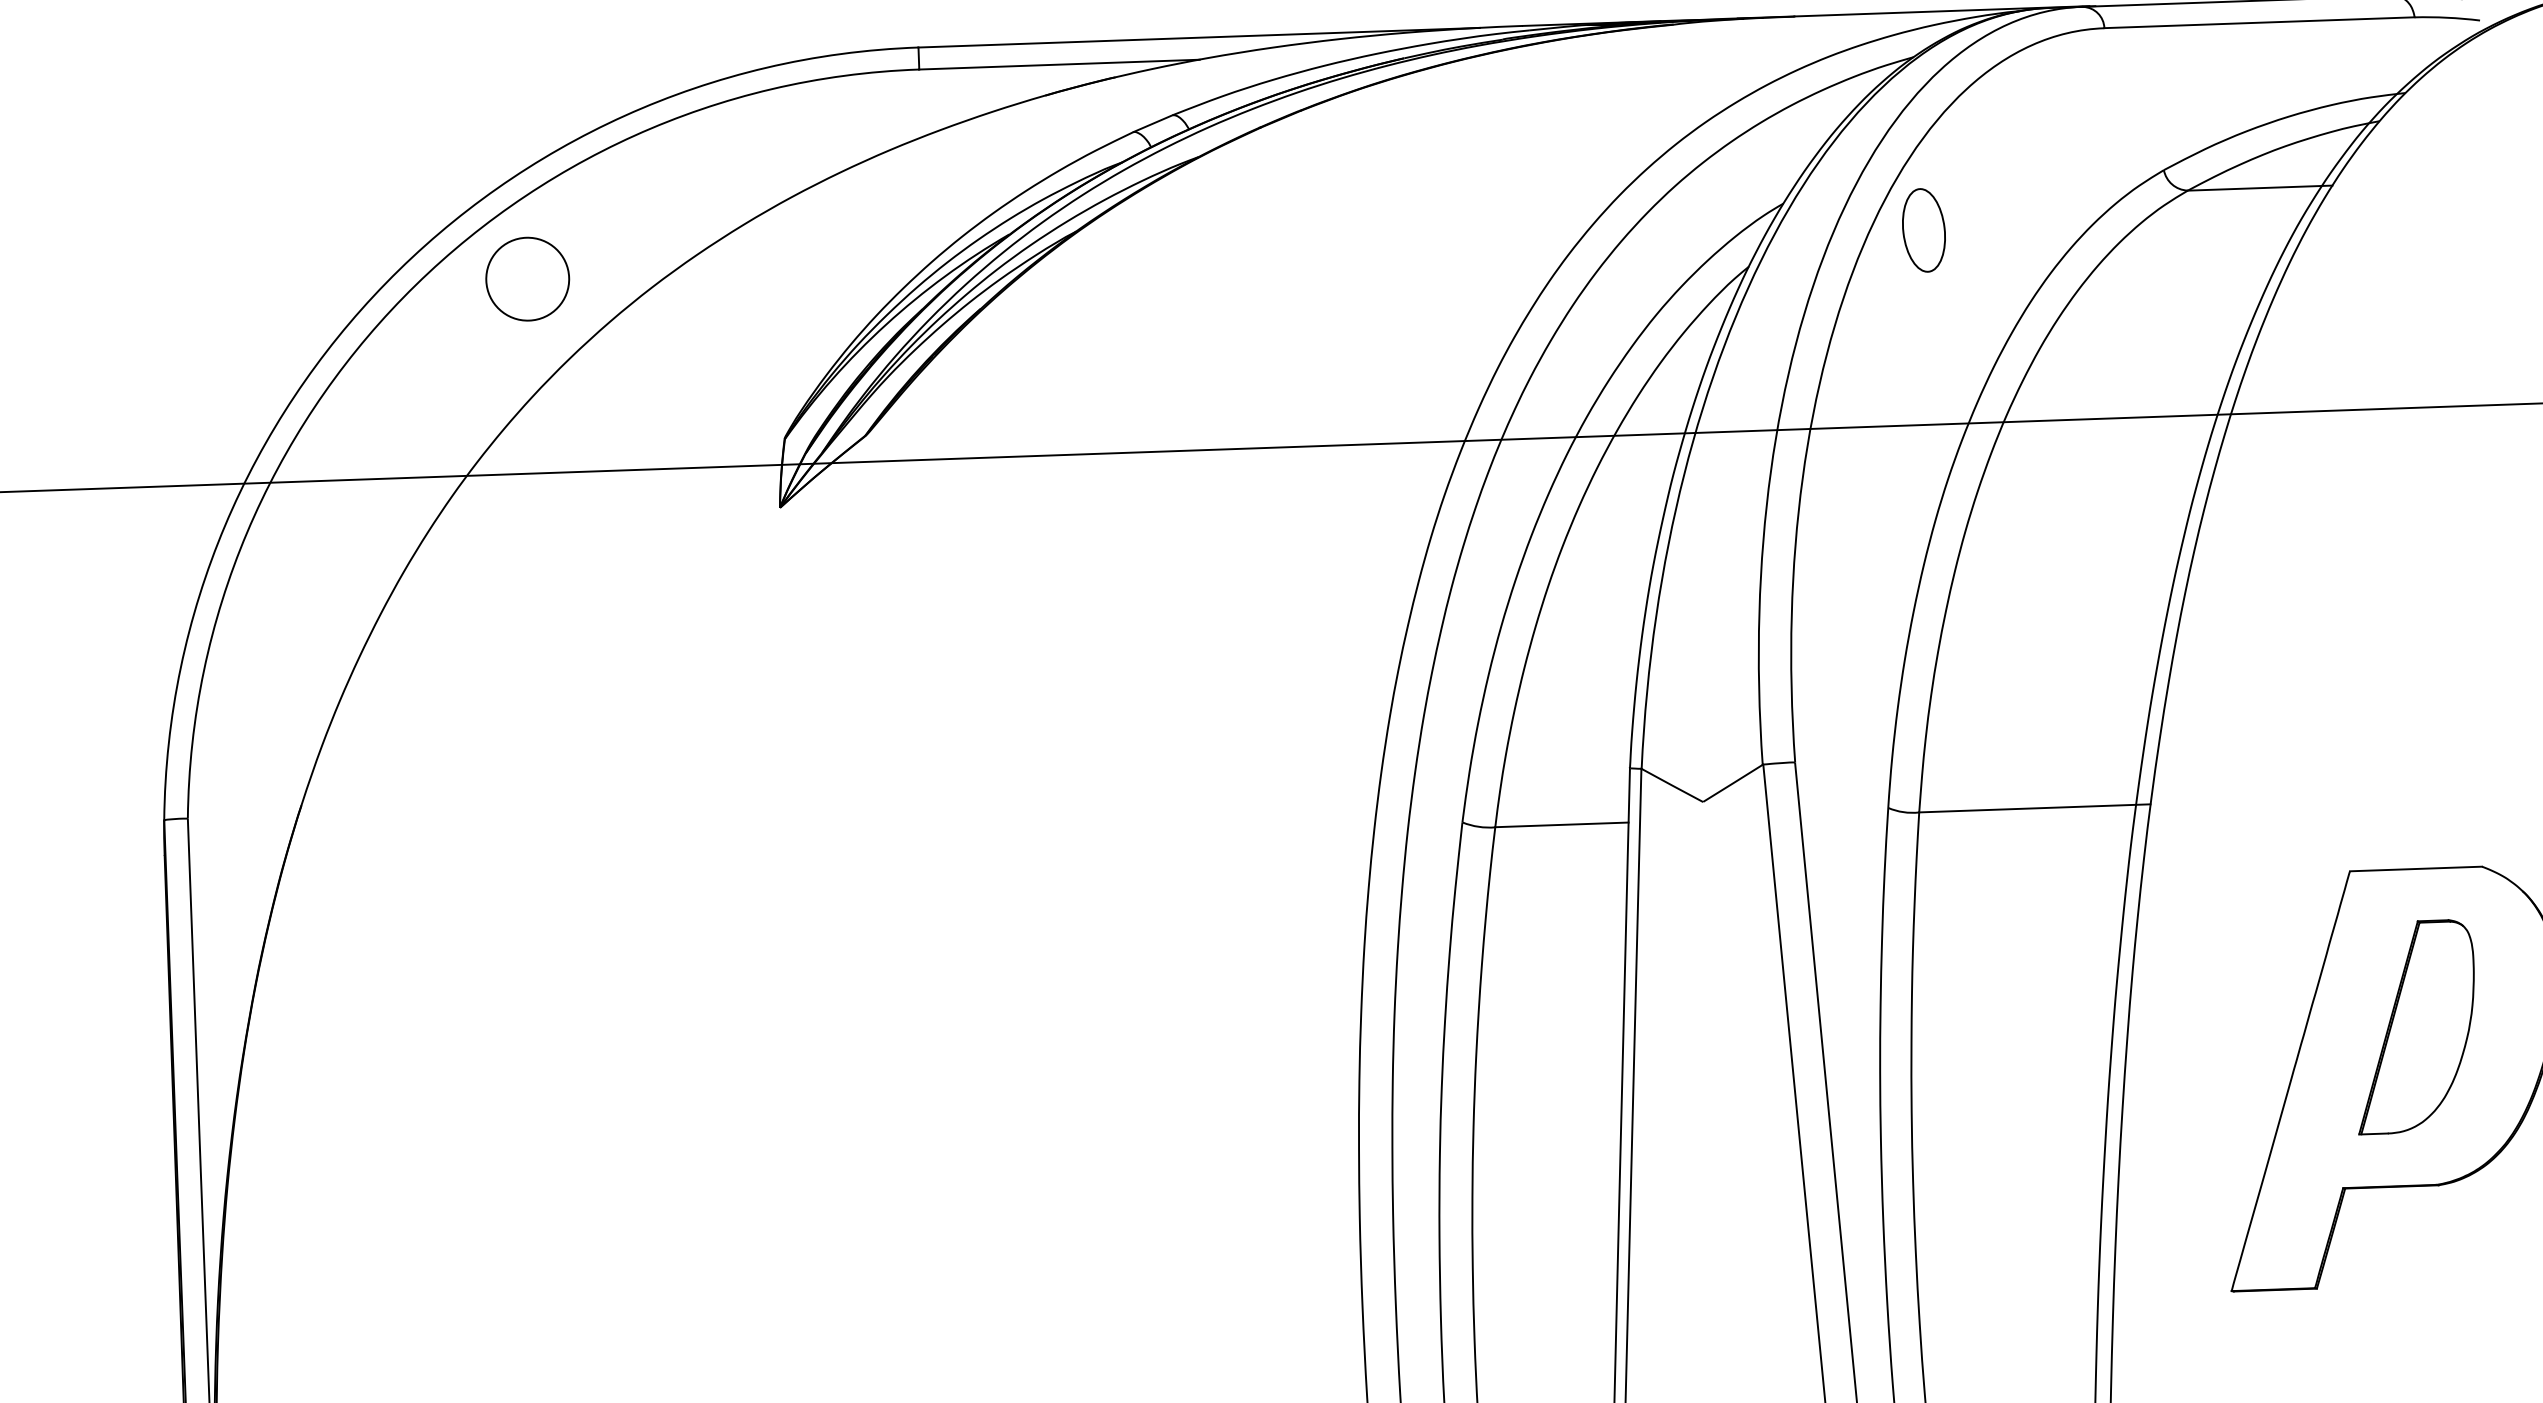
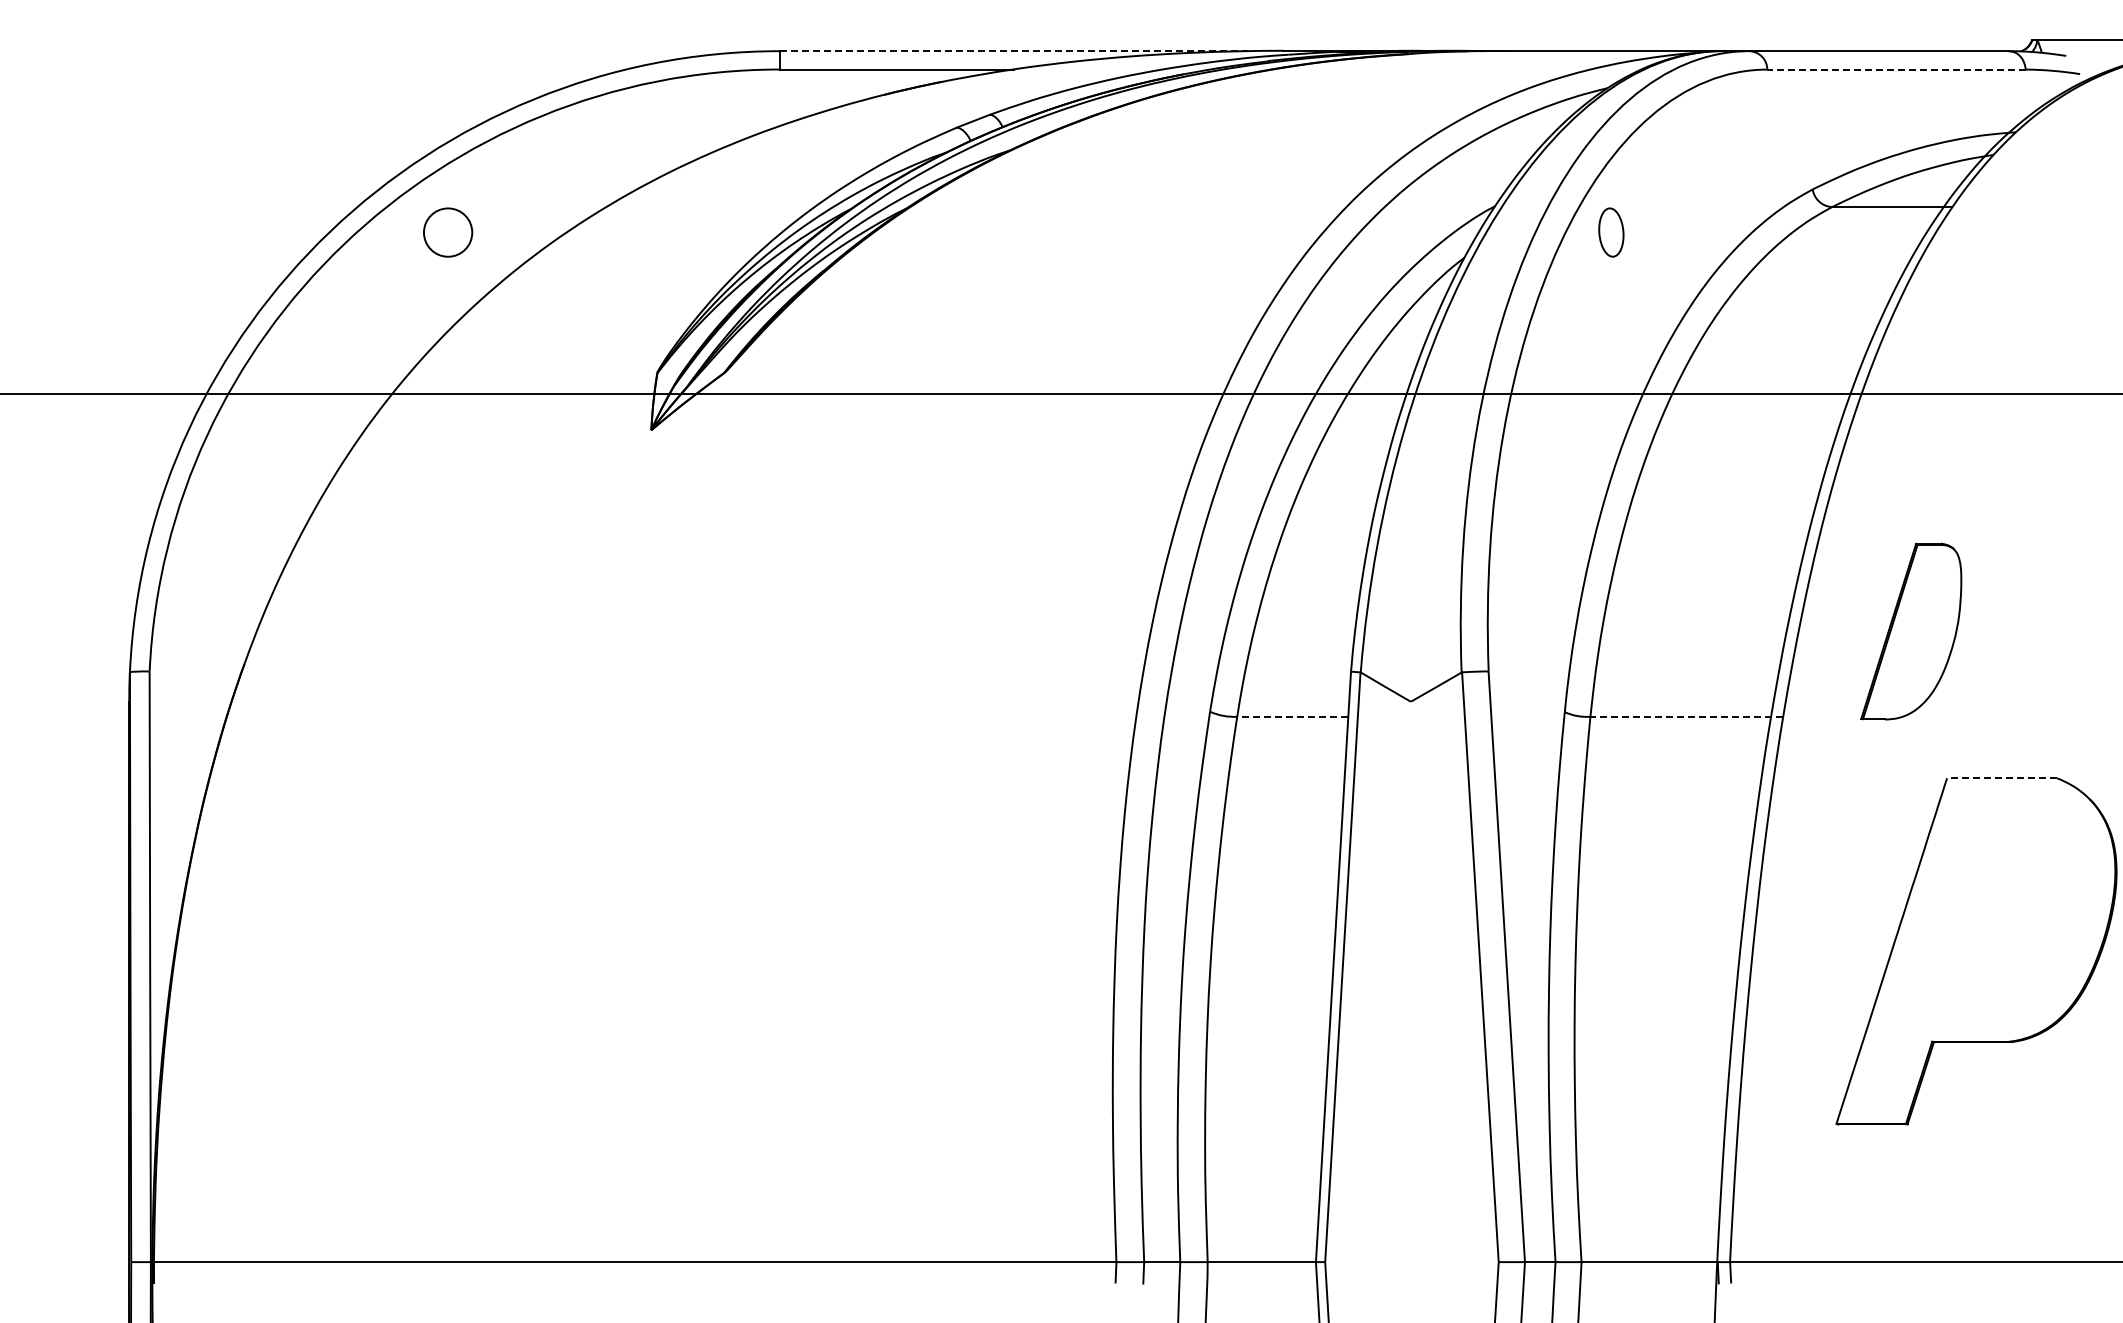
line: (2258, 22) -> (1895, 69), solid -> dashed
line: (1198, 38) -> (1013, 51), solid -> dashed
part: (1924, 230) -> (1611, 232), size x0.7
circle: (526, 279) -> (447, 232), size x0.7
line: (2034, 808) -> (1686, 716), solid -> dashed
line: (1561, 824) -> (1292, 716), solid -> dashed
line: (2415, 869) -> (2001, 778), solid -> dashed
part: (2415, 1026) -> (1911, 631), moved

